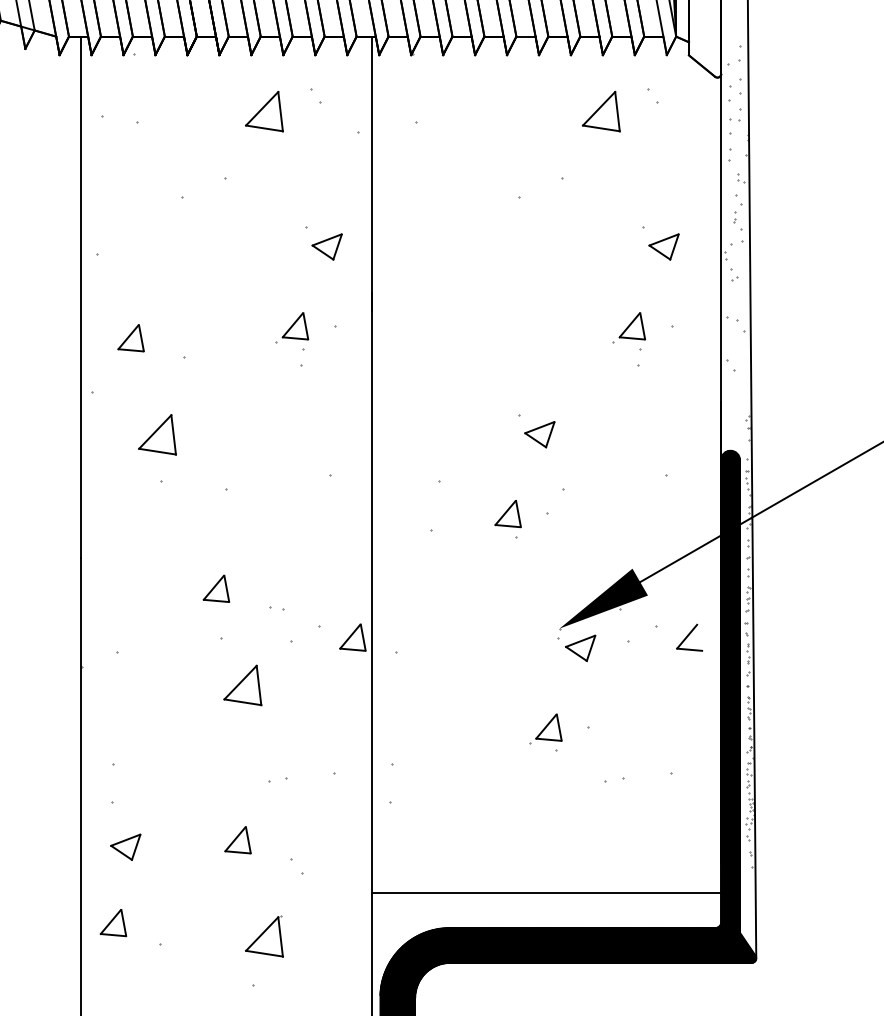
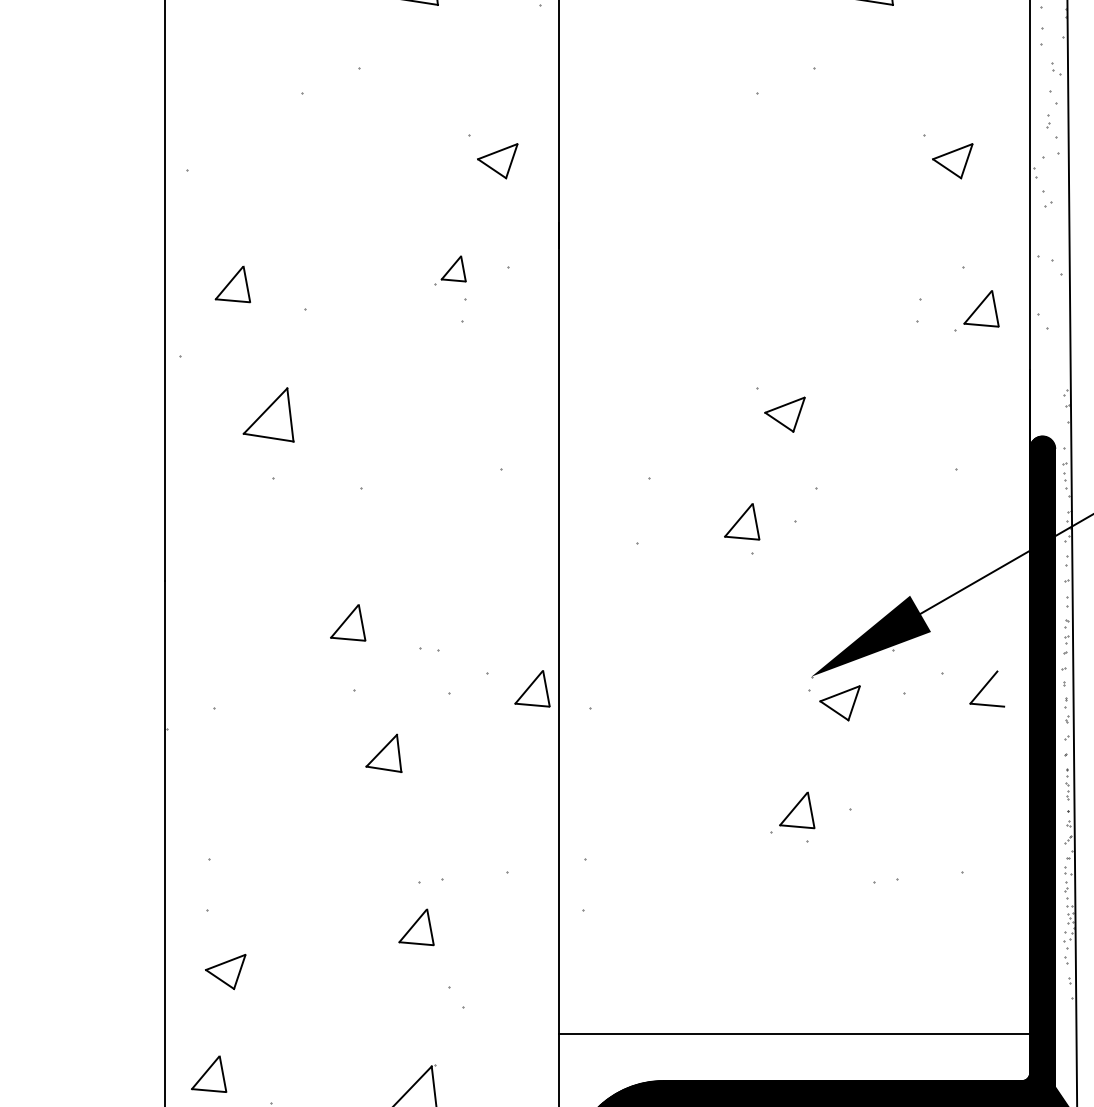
part: (292, 327) -> (450, 269), size x0.7
part: (629, 327) -> (977, 310), moved
part: (242, 685) -> (383, 753), size x0.7
part: (237, 840) -> (415, 927), moved

